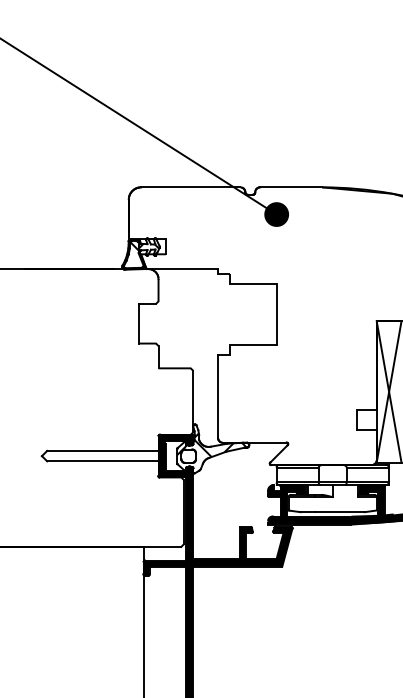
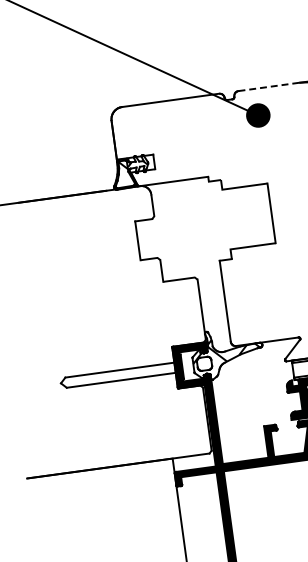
line: (291, 187) -> (269, 87), solid -> dashed

